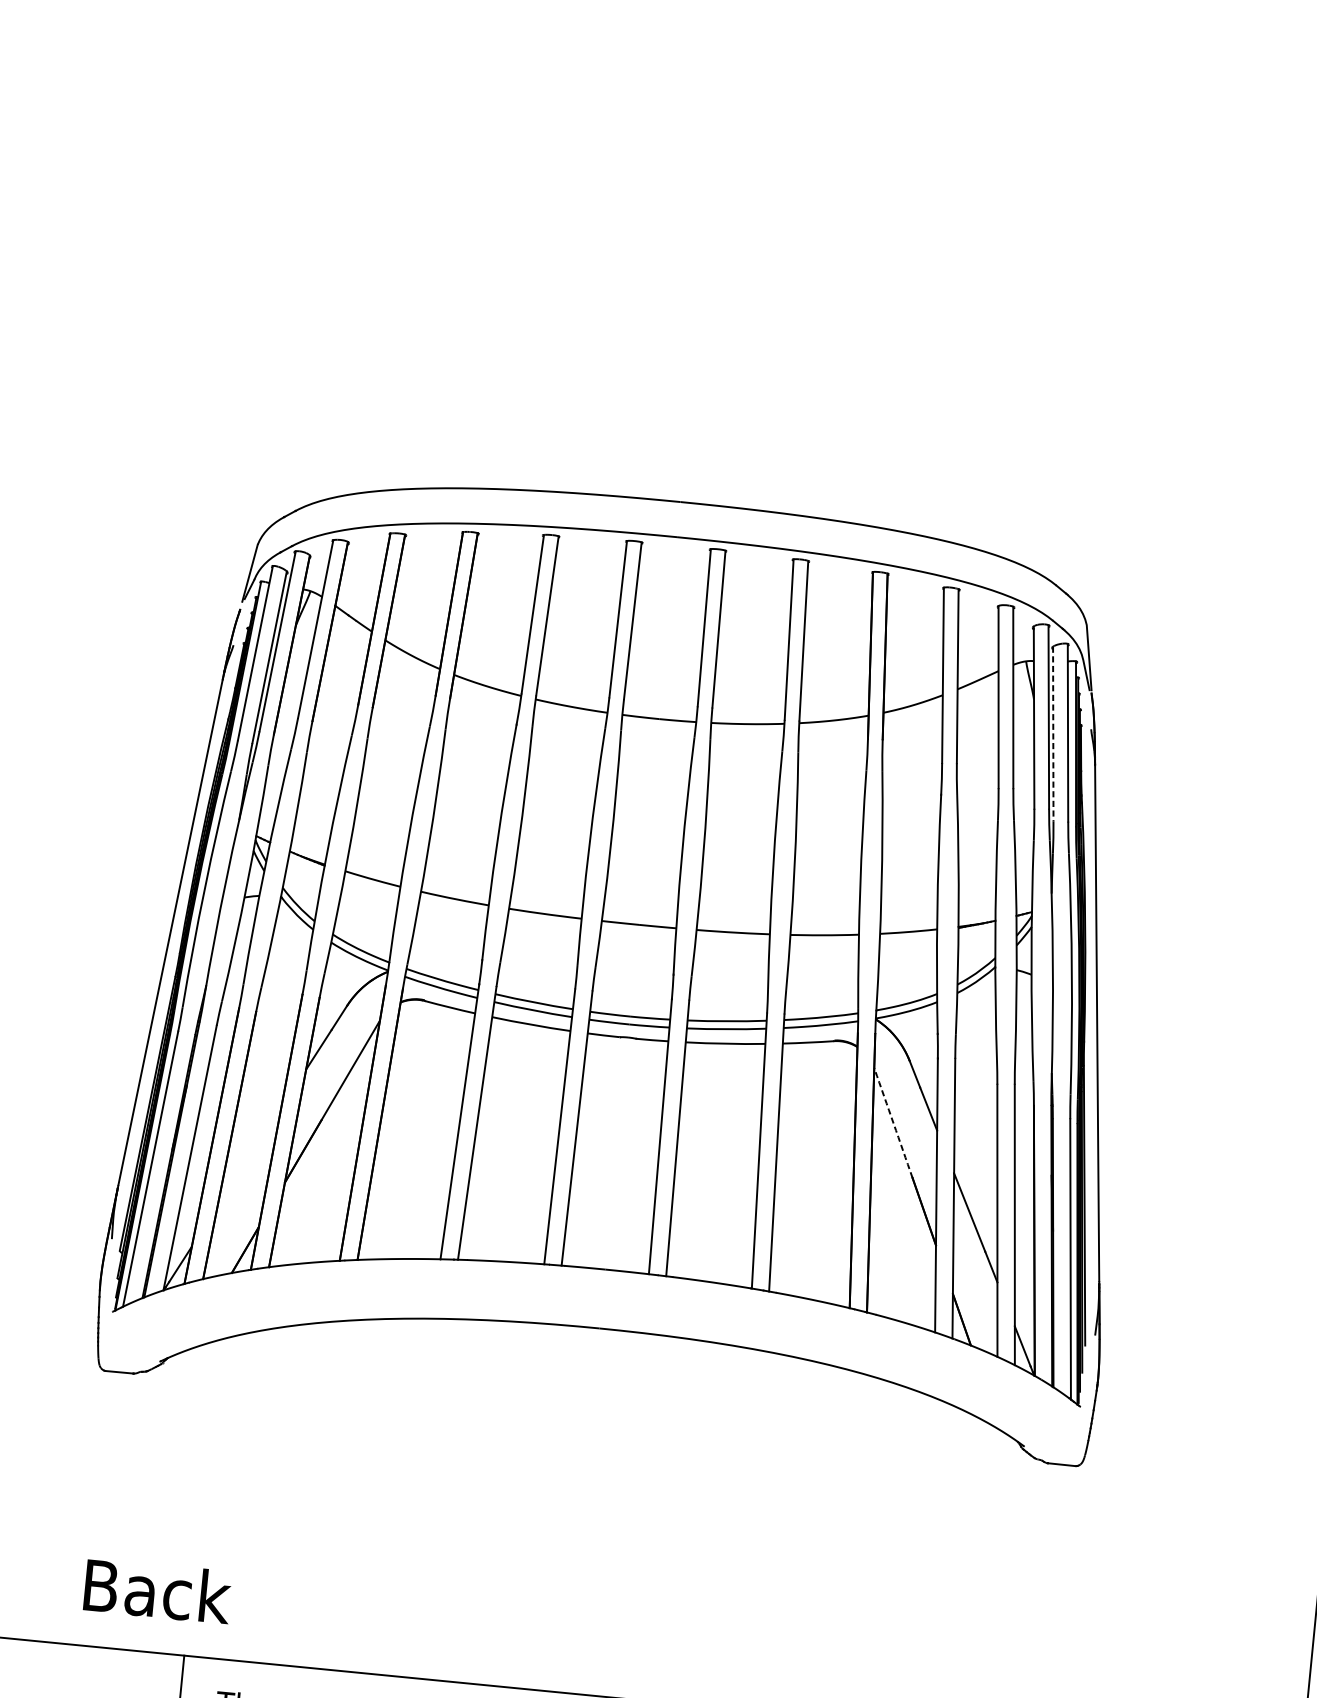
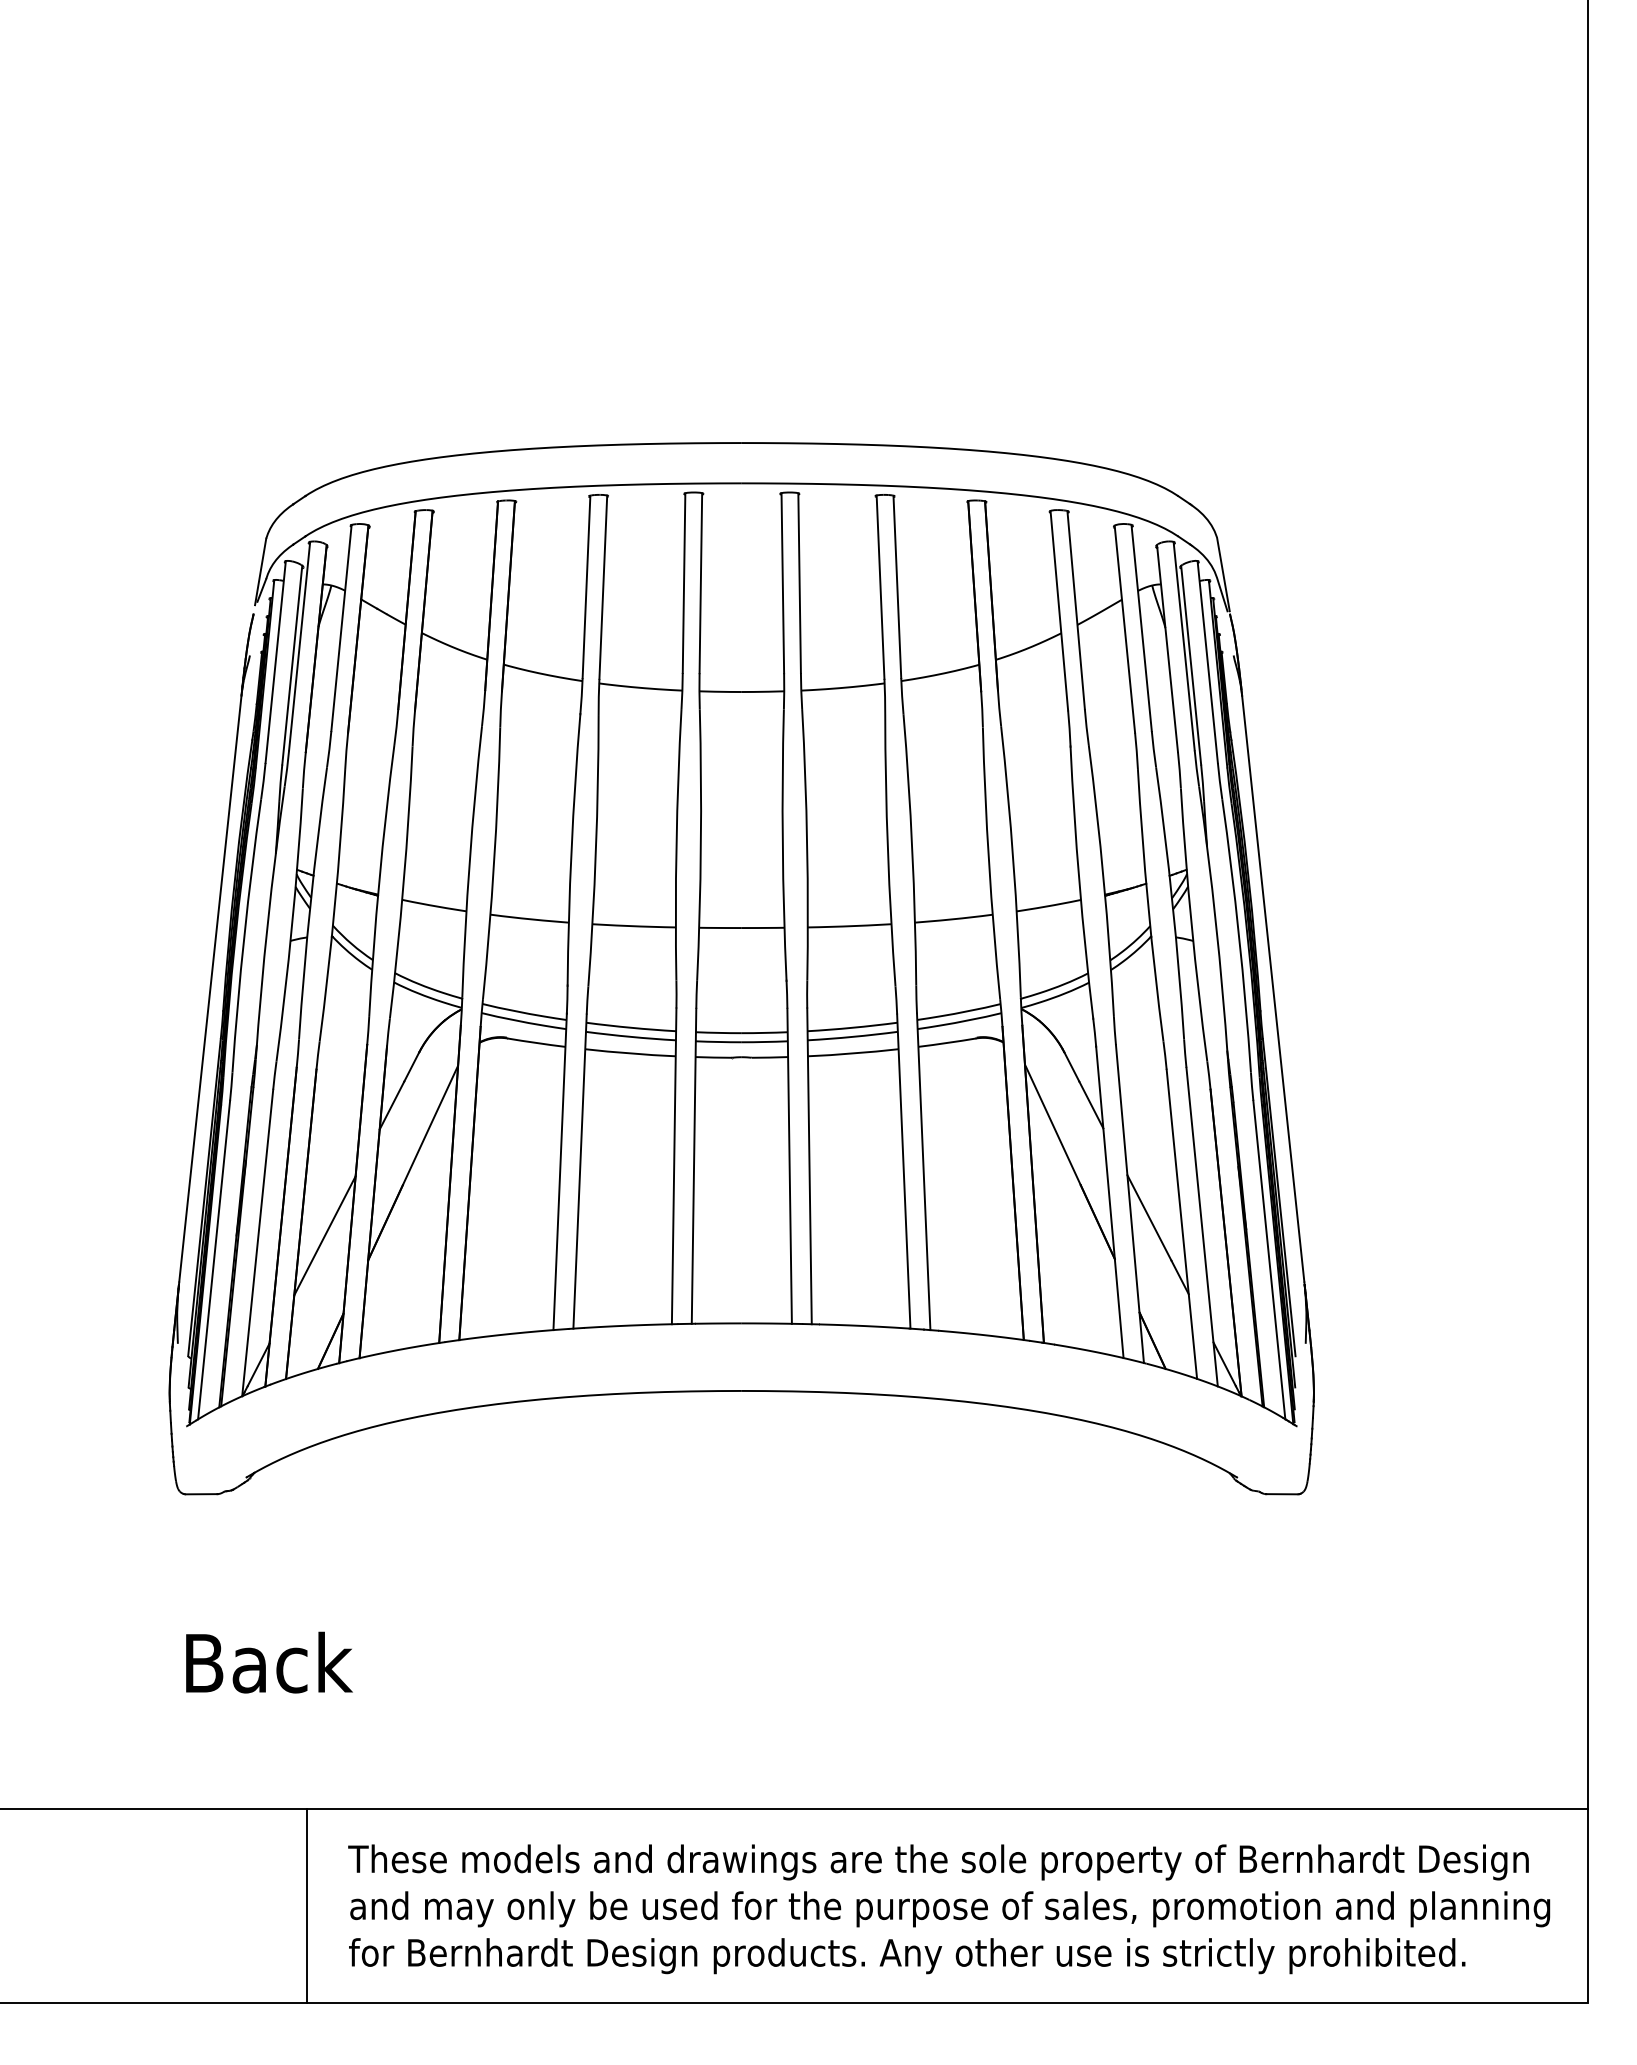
line: (1053, 734) -> (1191, 665), dashed -> solid
arc: (893, 1123) -> (1053, 1125), dashed -> solid
line: (248, 1157) -> (324, 1235), added
text: (158, 1591) -> (269, 1662), moved

